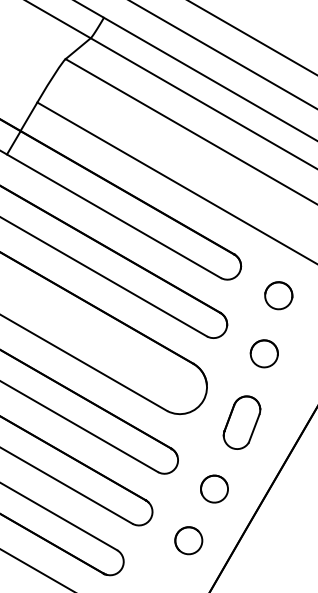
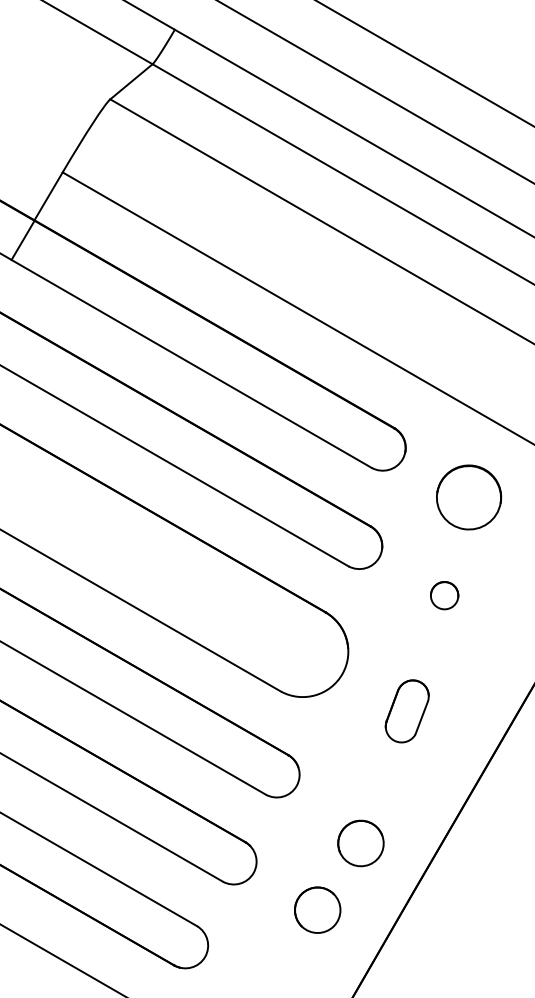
part: (278, 295) -> (468, 497), size x1.4
part: (263, 353) -> (443, 594), size x0.6
part: (241, 422) -> (406, 711), size x0.7
part: (214, 488) -> (360, 842), moved

